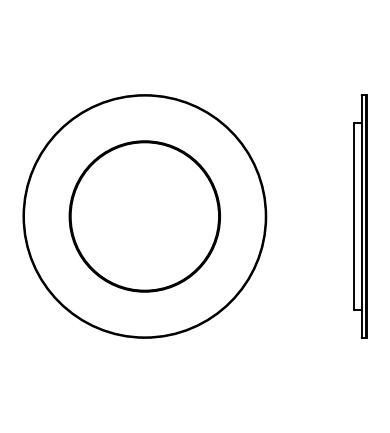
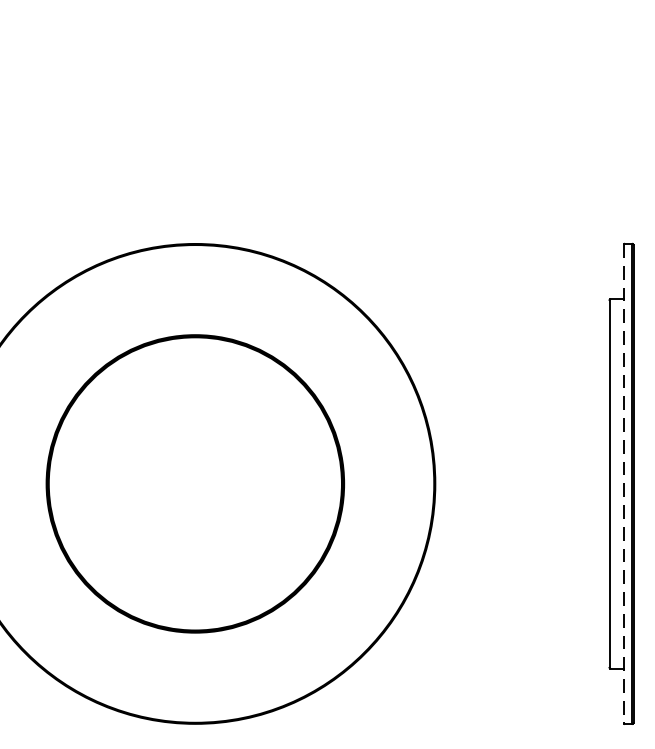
line: (361, 216) -> (623, 483), solid -> dashed

